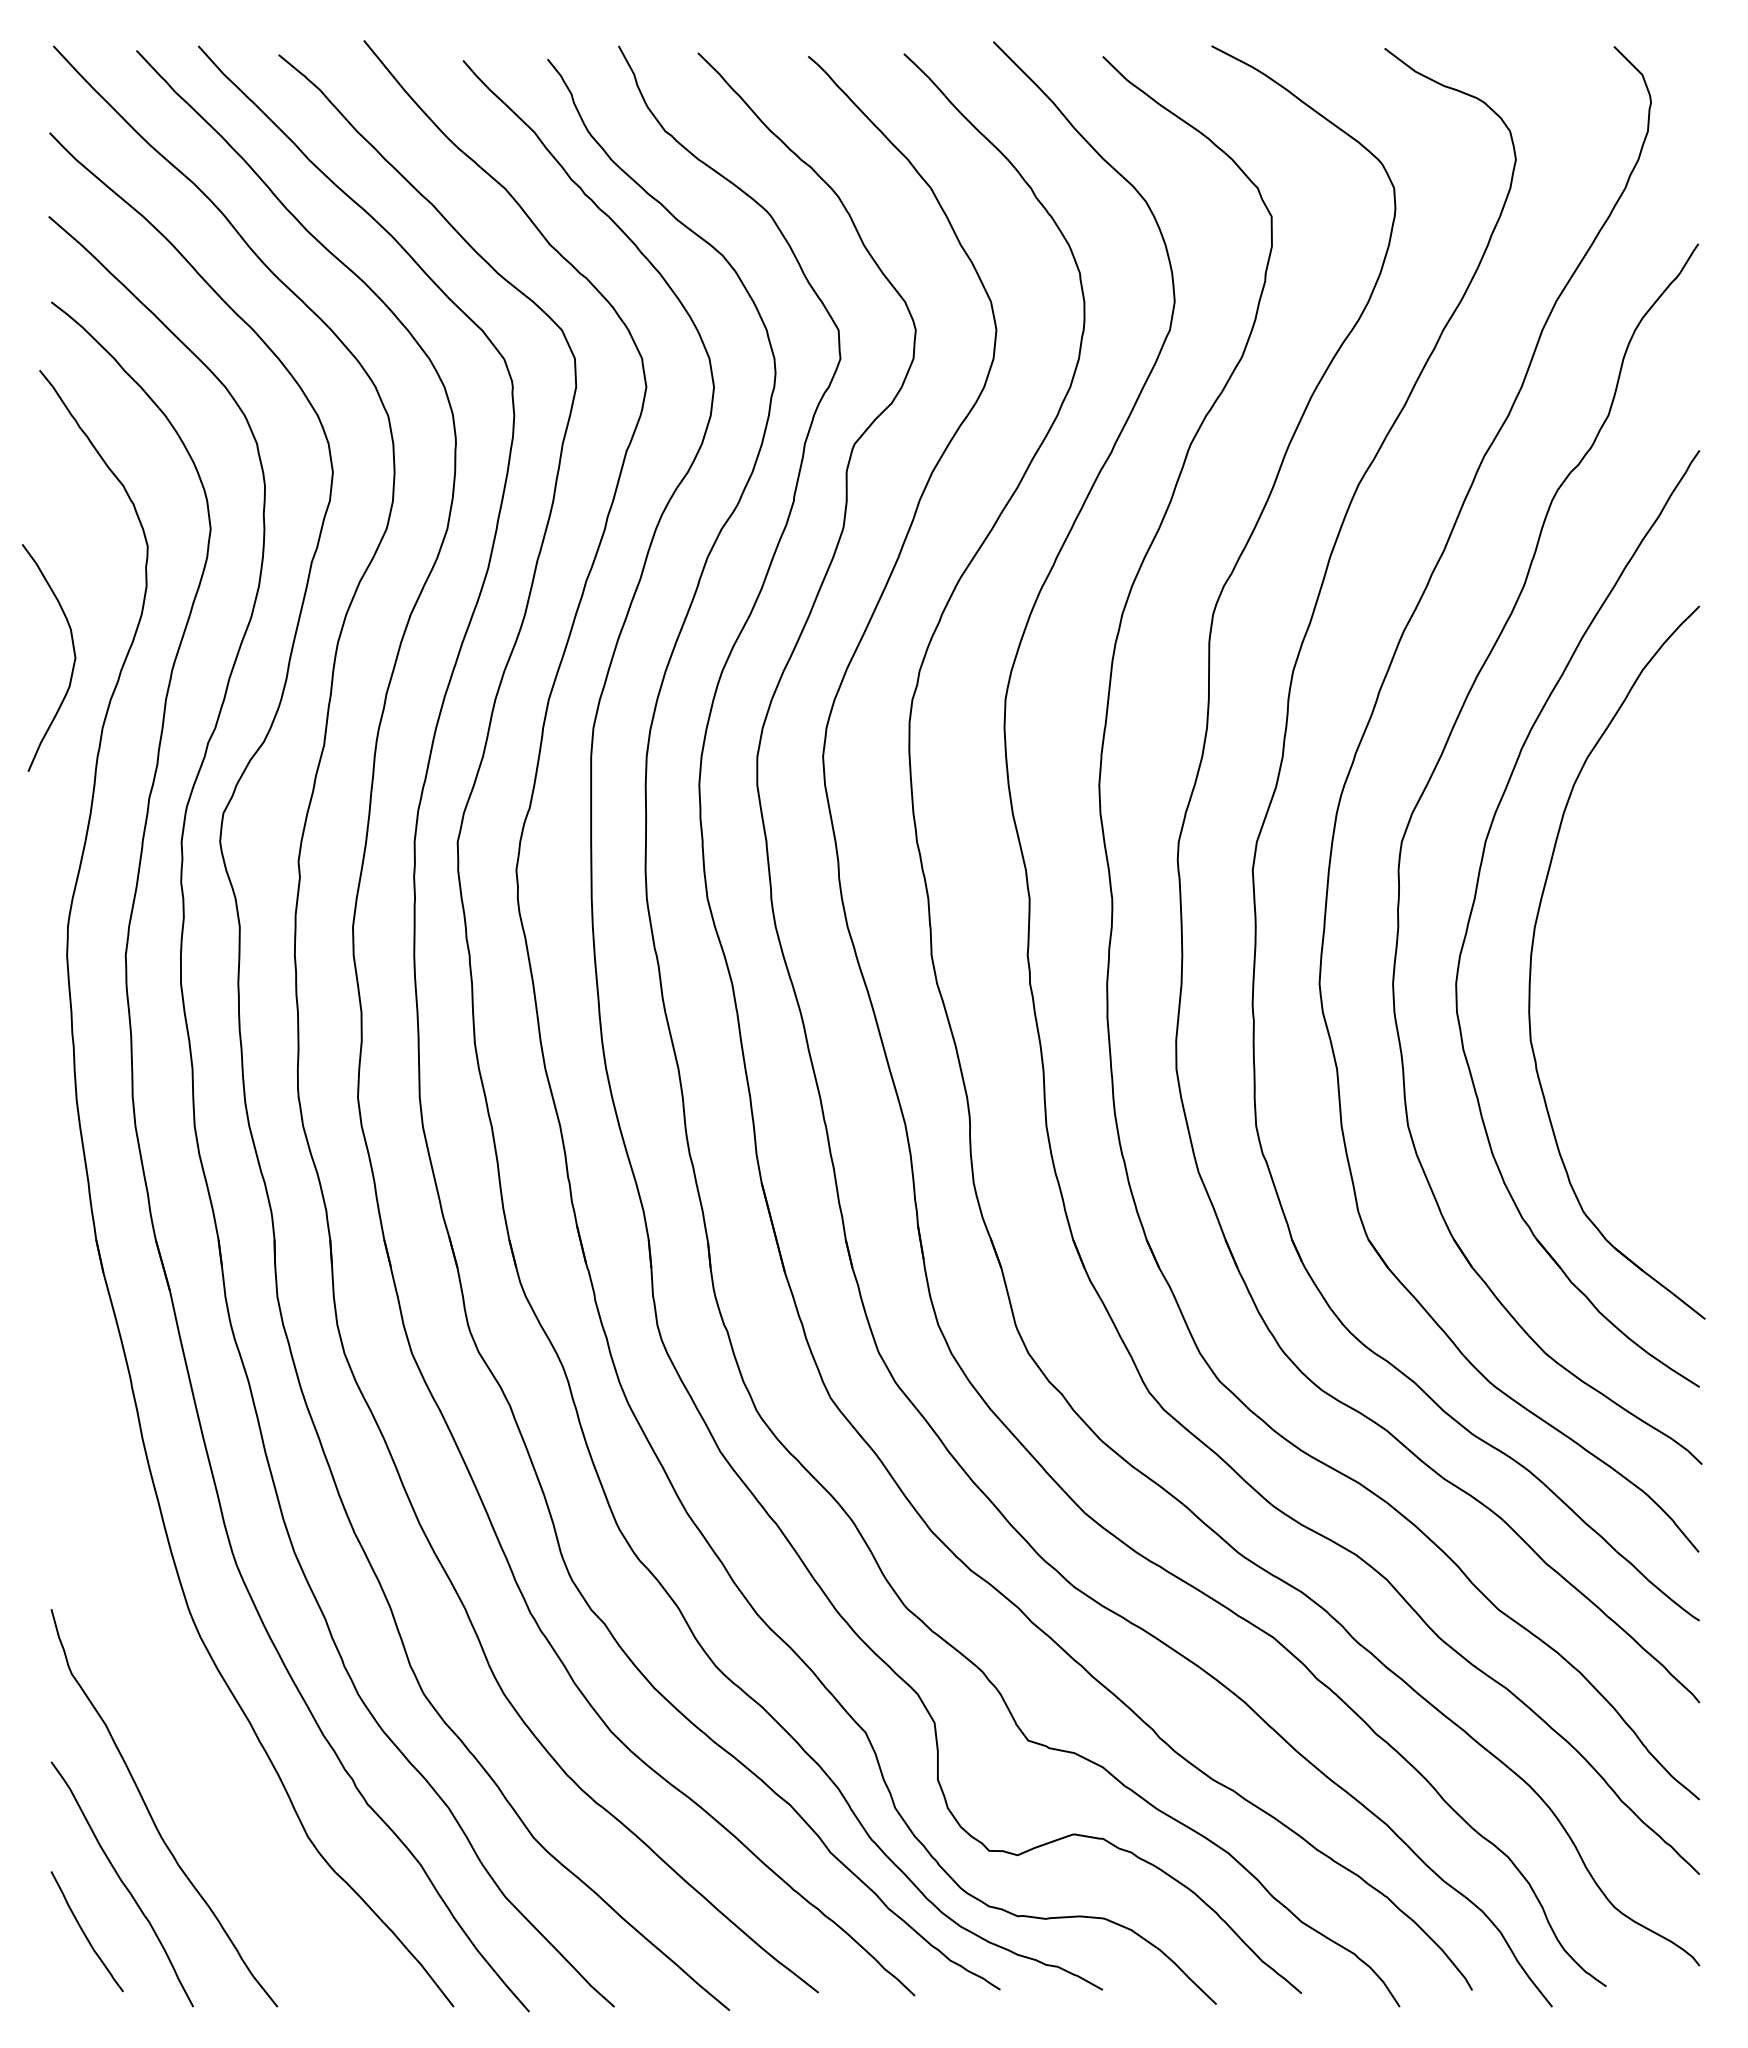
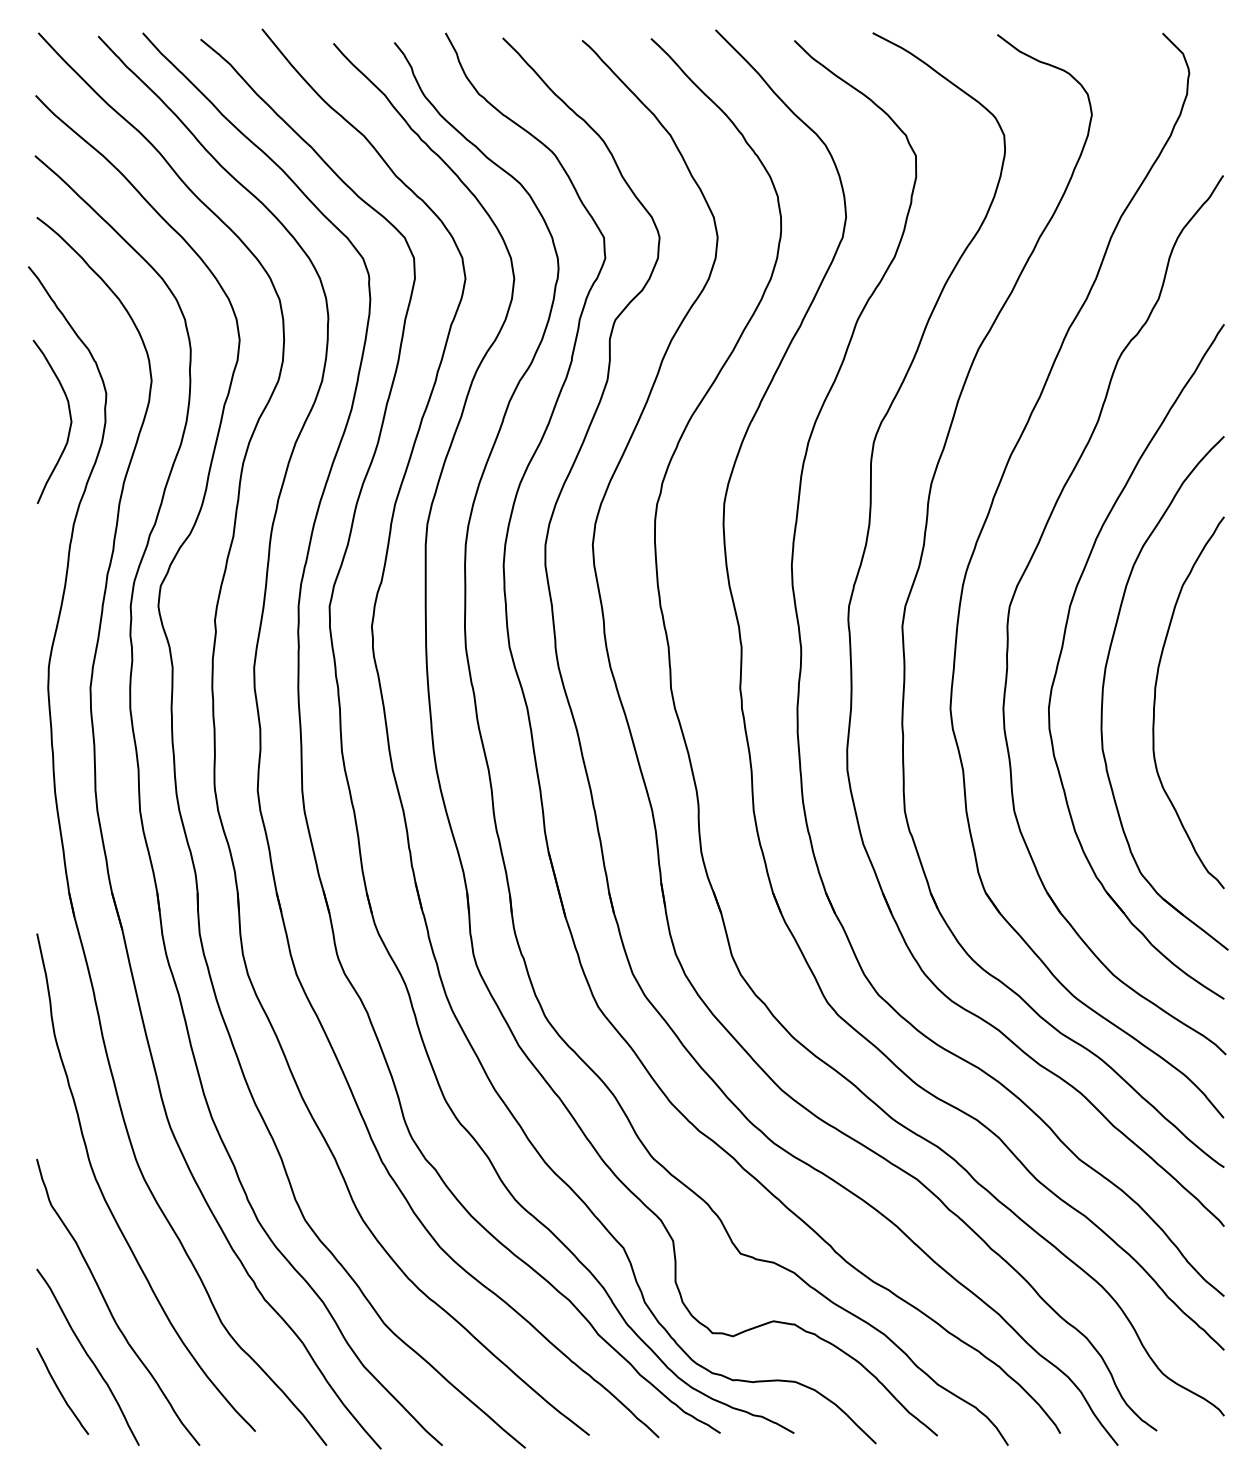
curve: (73, 653) -> (70, 418), moved
curve: (1604, 970) -> (1155, 698), added
curve: (148, 1668) -> (106, 1201), added

